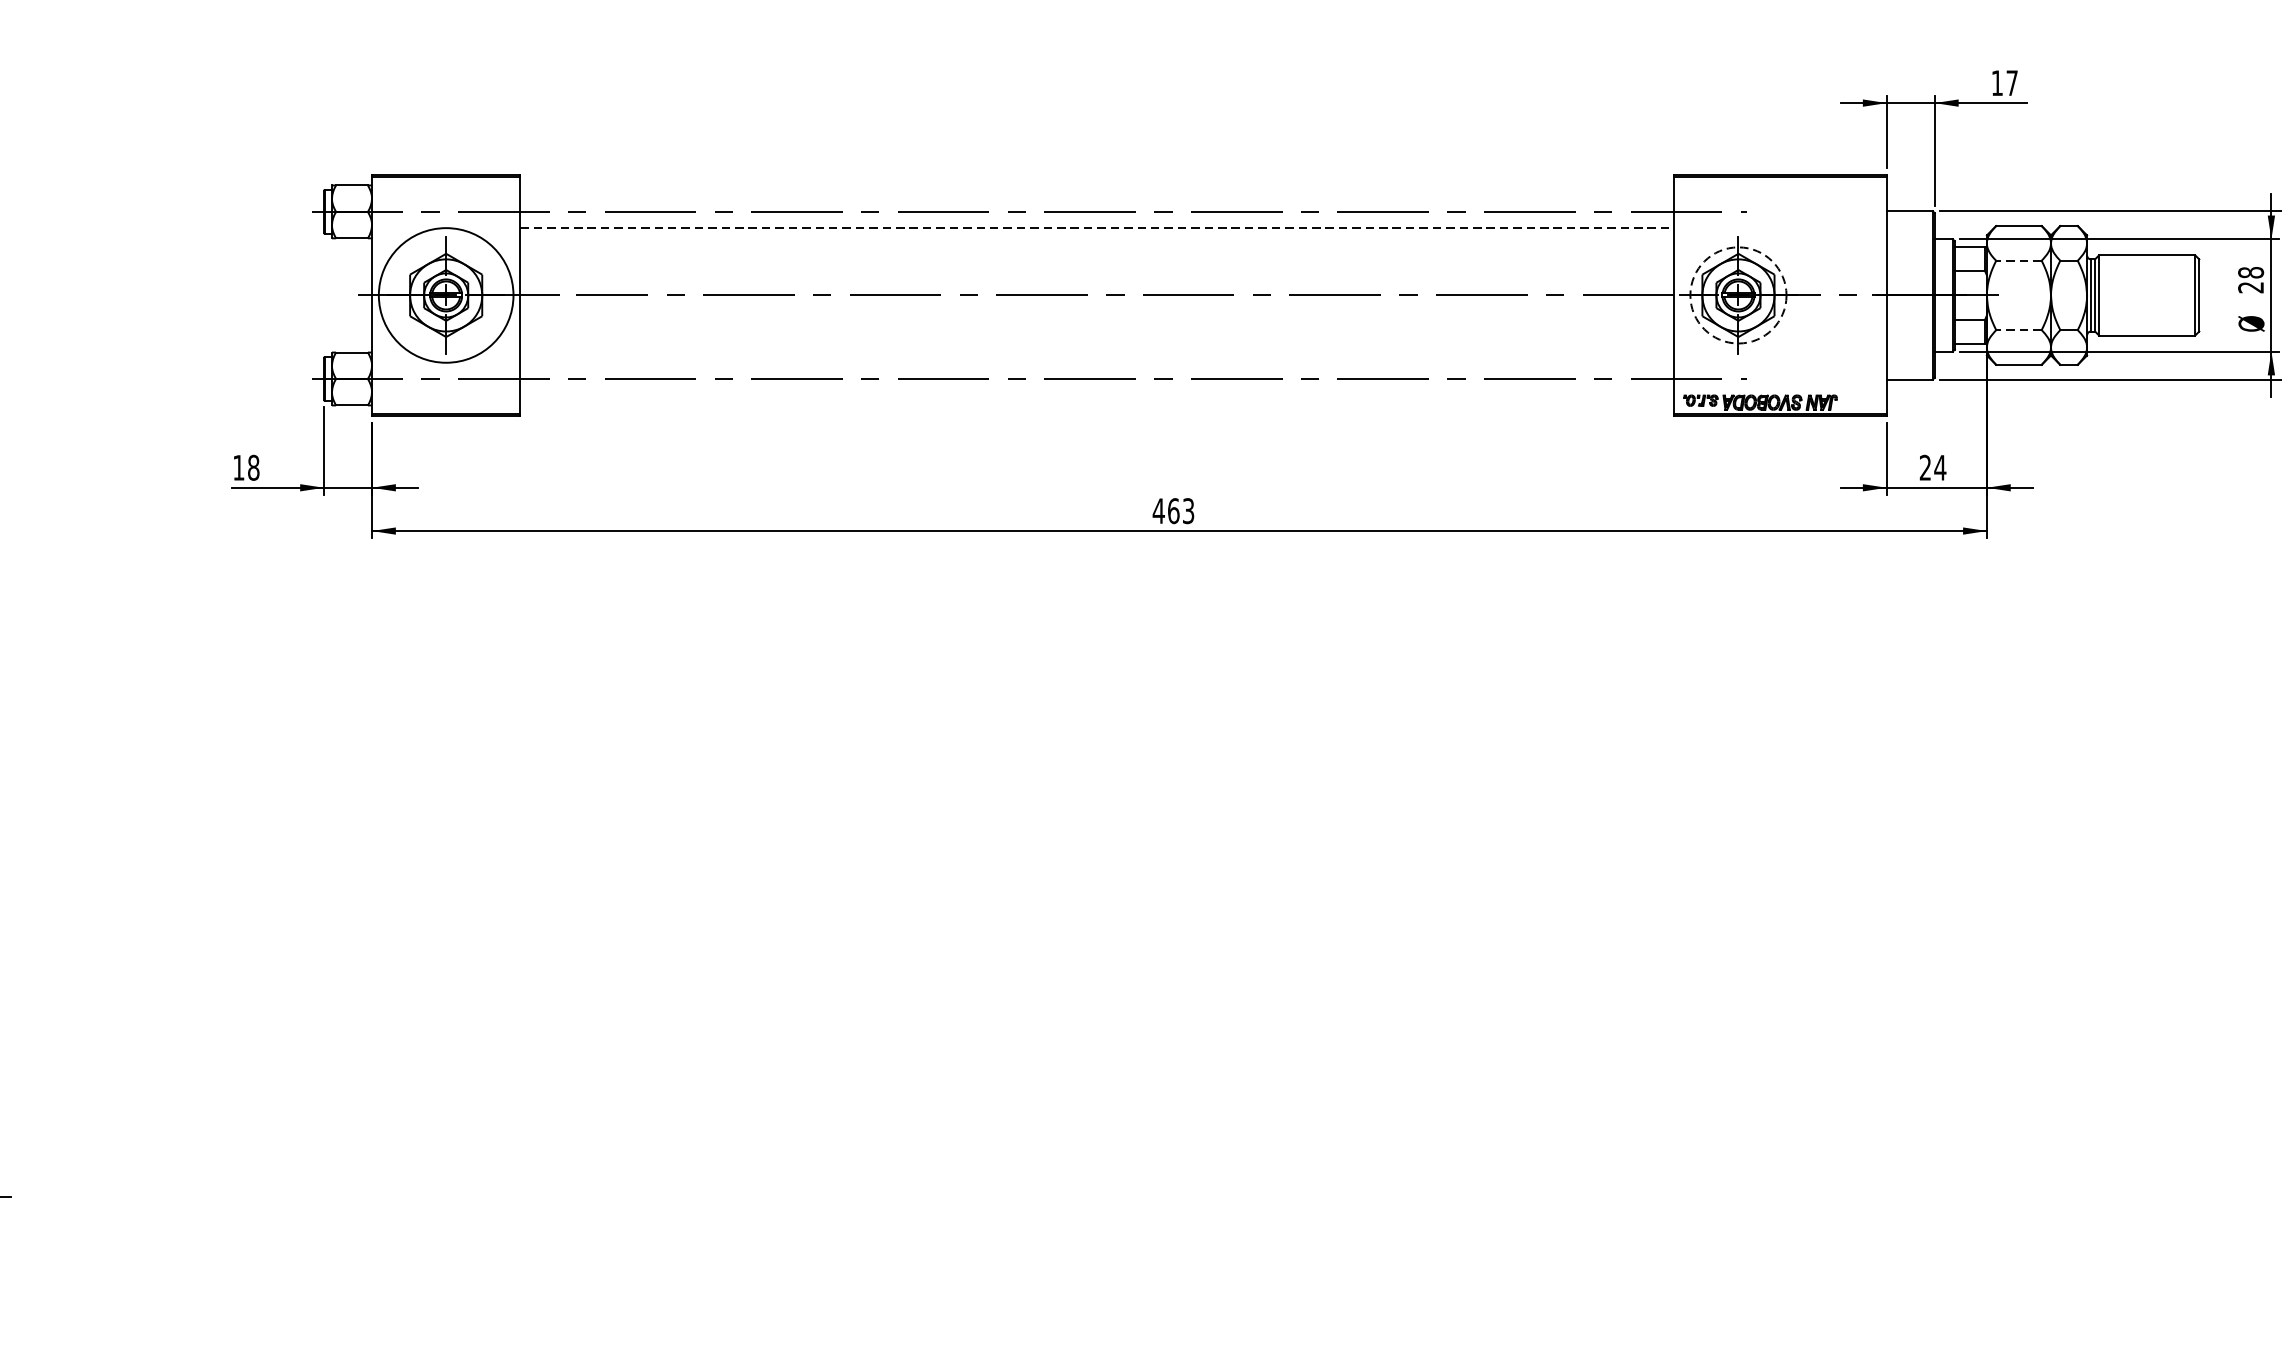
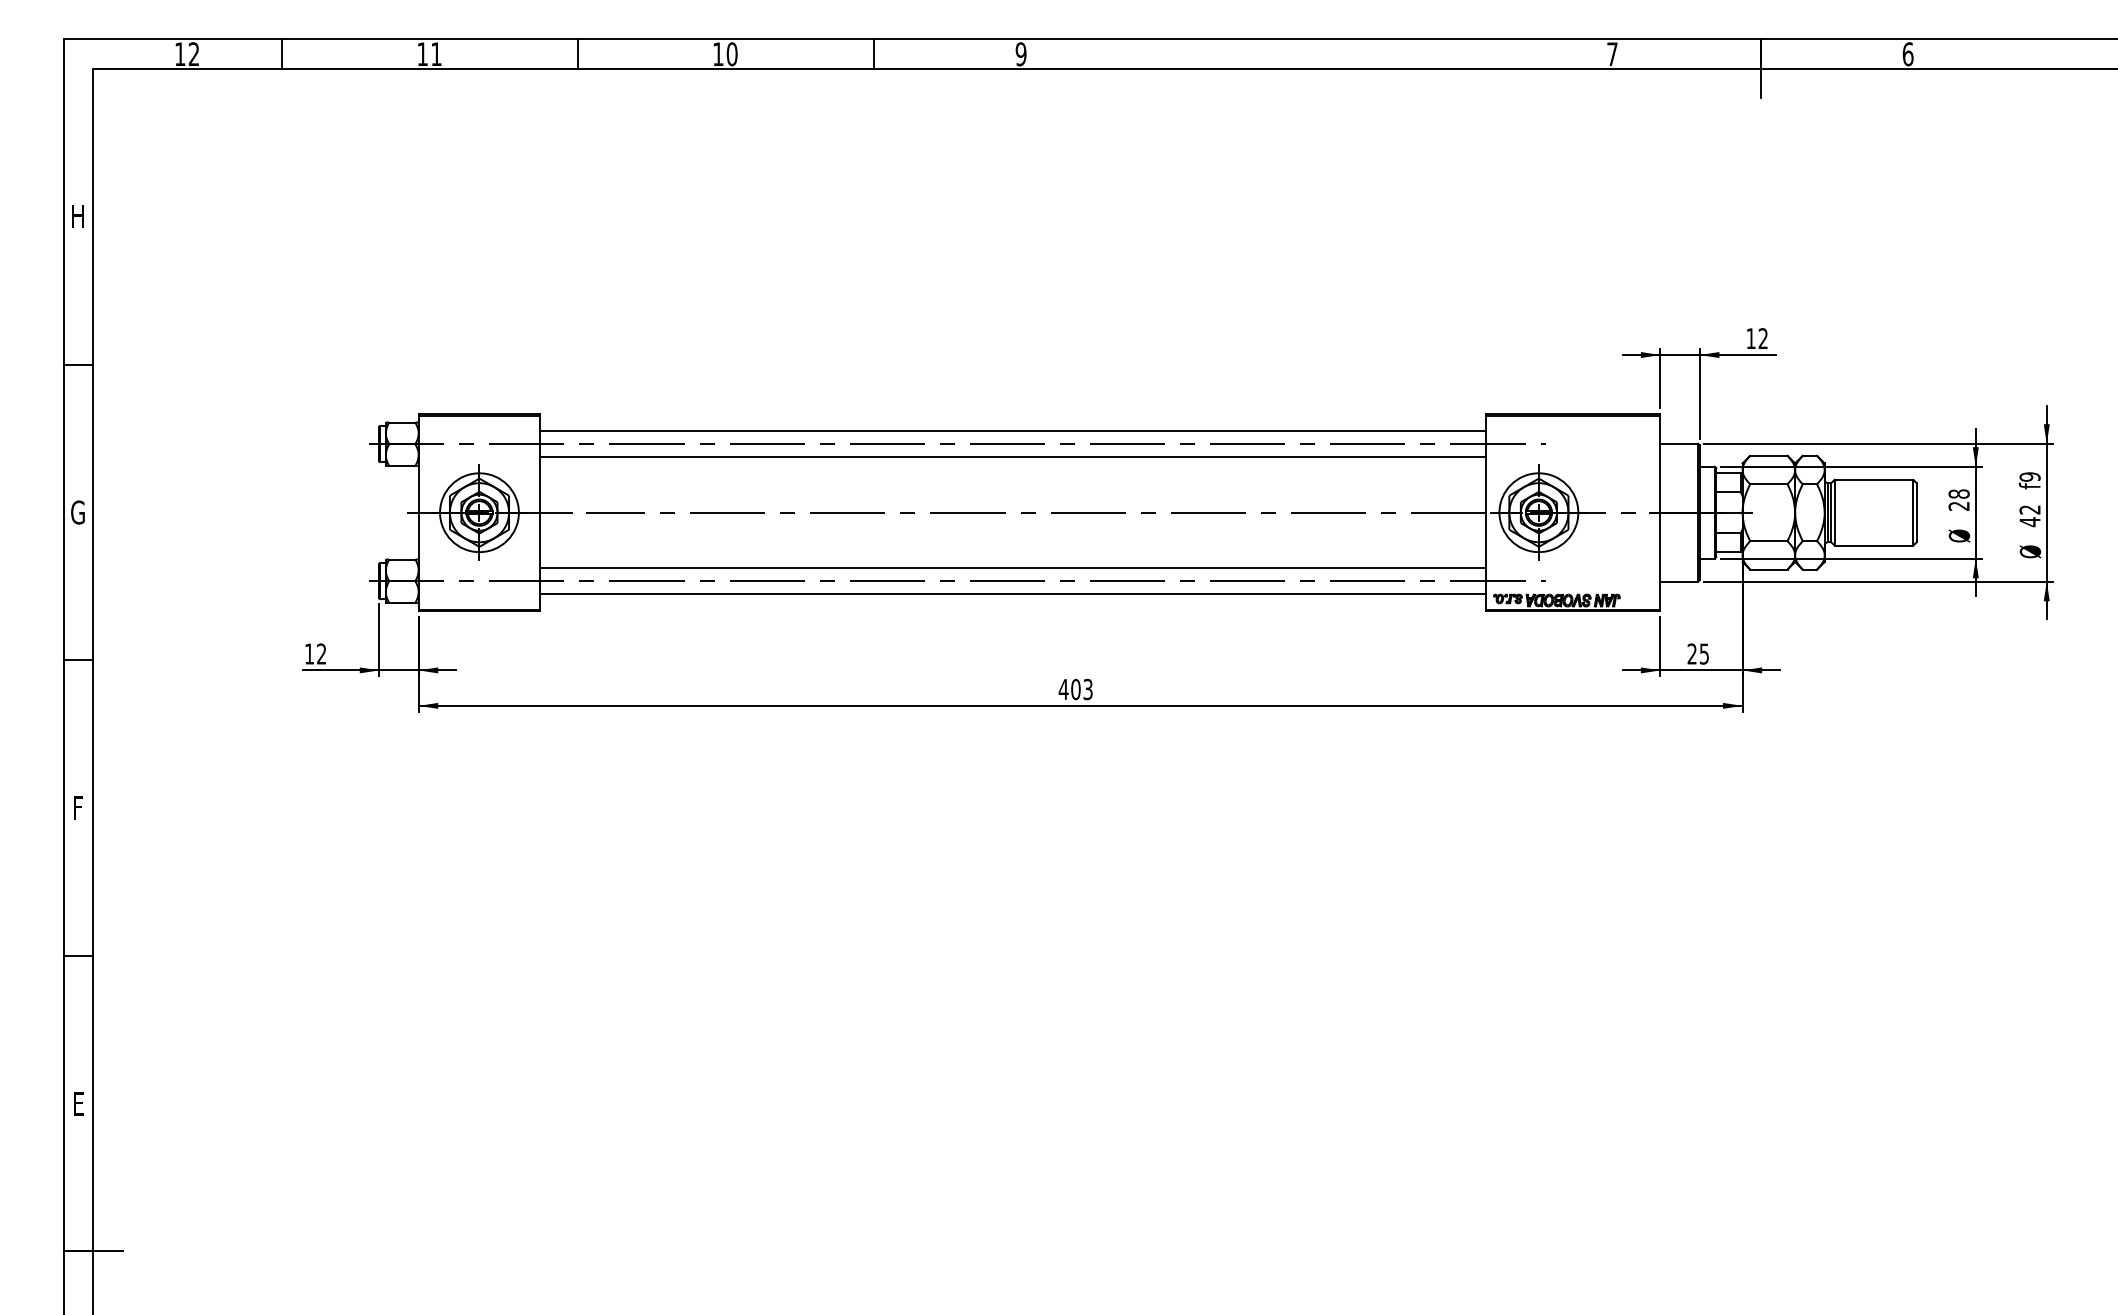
text: (2011, 82) -> (1762, 338), 17 -> 12
line: (1097, 196) -> (1013, 431), added
line: (1097, 228) -> (1013, 457), dashed -> solid
line: (2018, 261) -> (1768, 484), dashed -> solid
circle: (446, 295) -> (479, 512), size x0.71
circle: (1737, 295) -> (1538, 512), dashed -> solid
line: (2018, 330) -> (1768, 541), dashed -> solid
line: (1097, 363) -> (1013, 568), added
line: (1097, 395) -> (1013, 594), added
text: (253, 467) -> (321, 653), 18 -> 12
text: (1940, 467) -> (1704, 653), 24 -> 25
text: (1173, 509) -> (1075, 688), 463 -> 403

